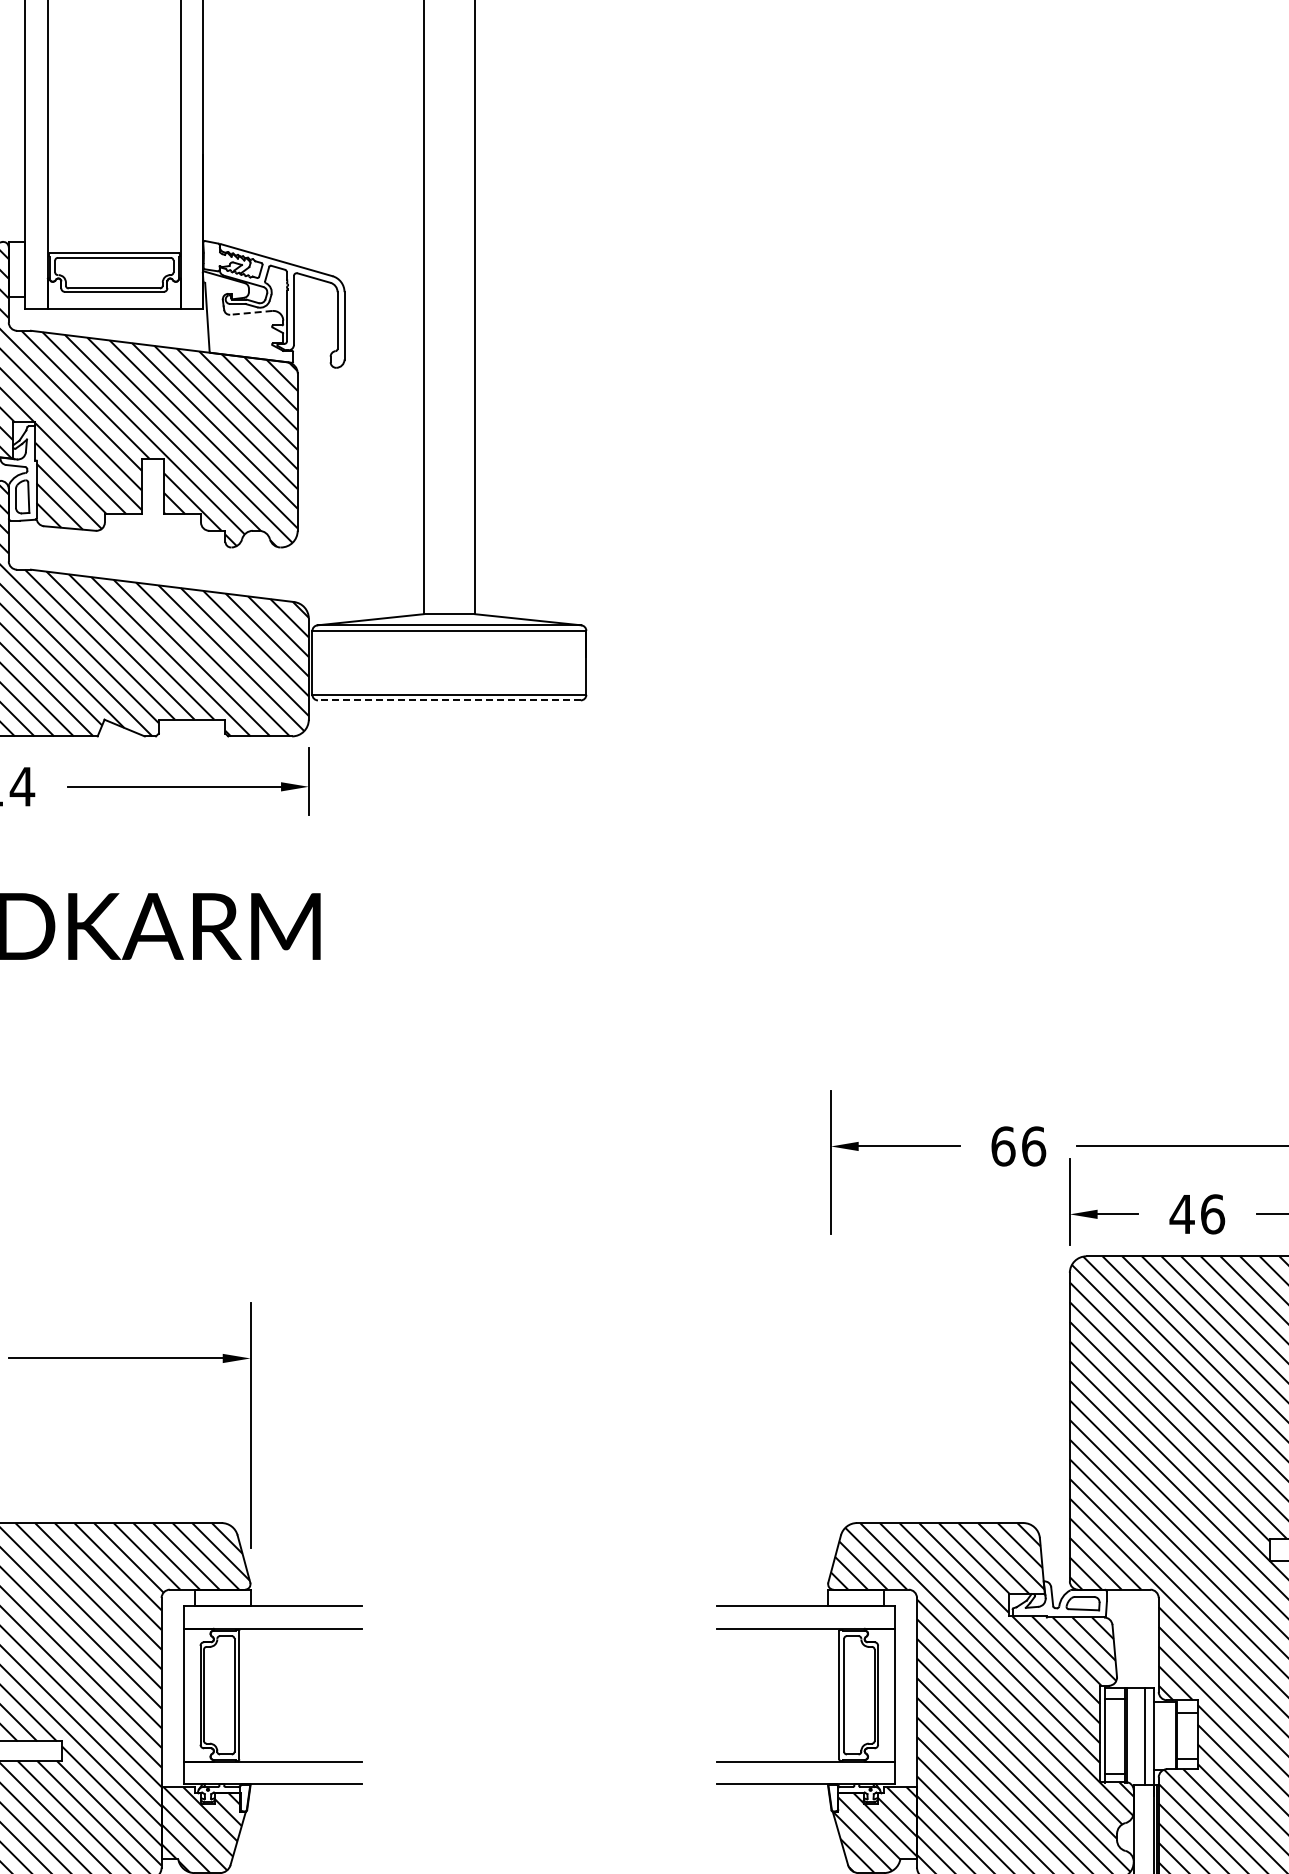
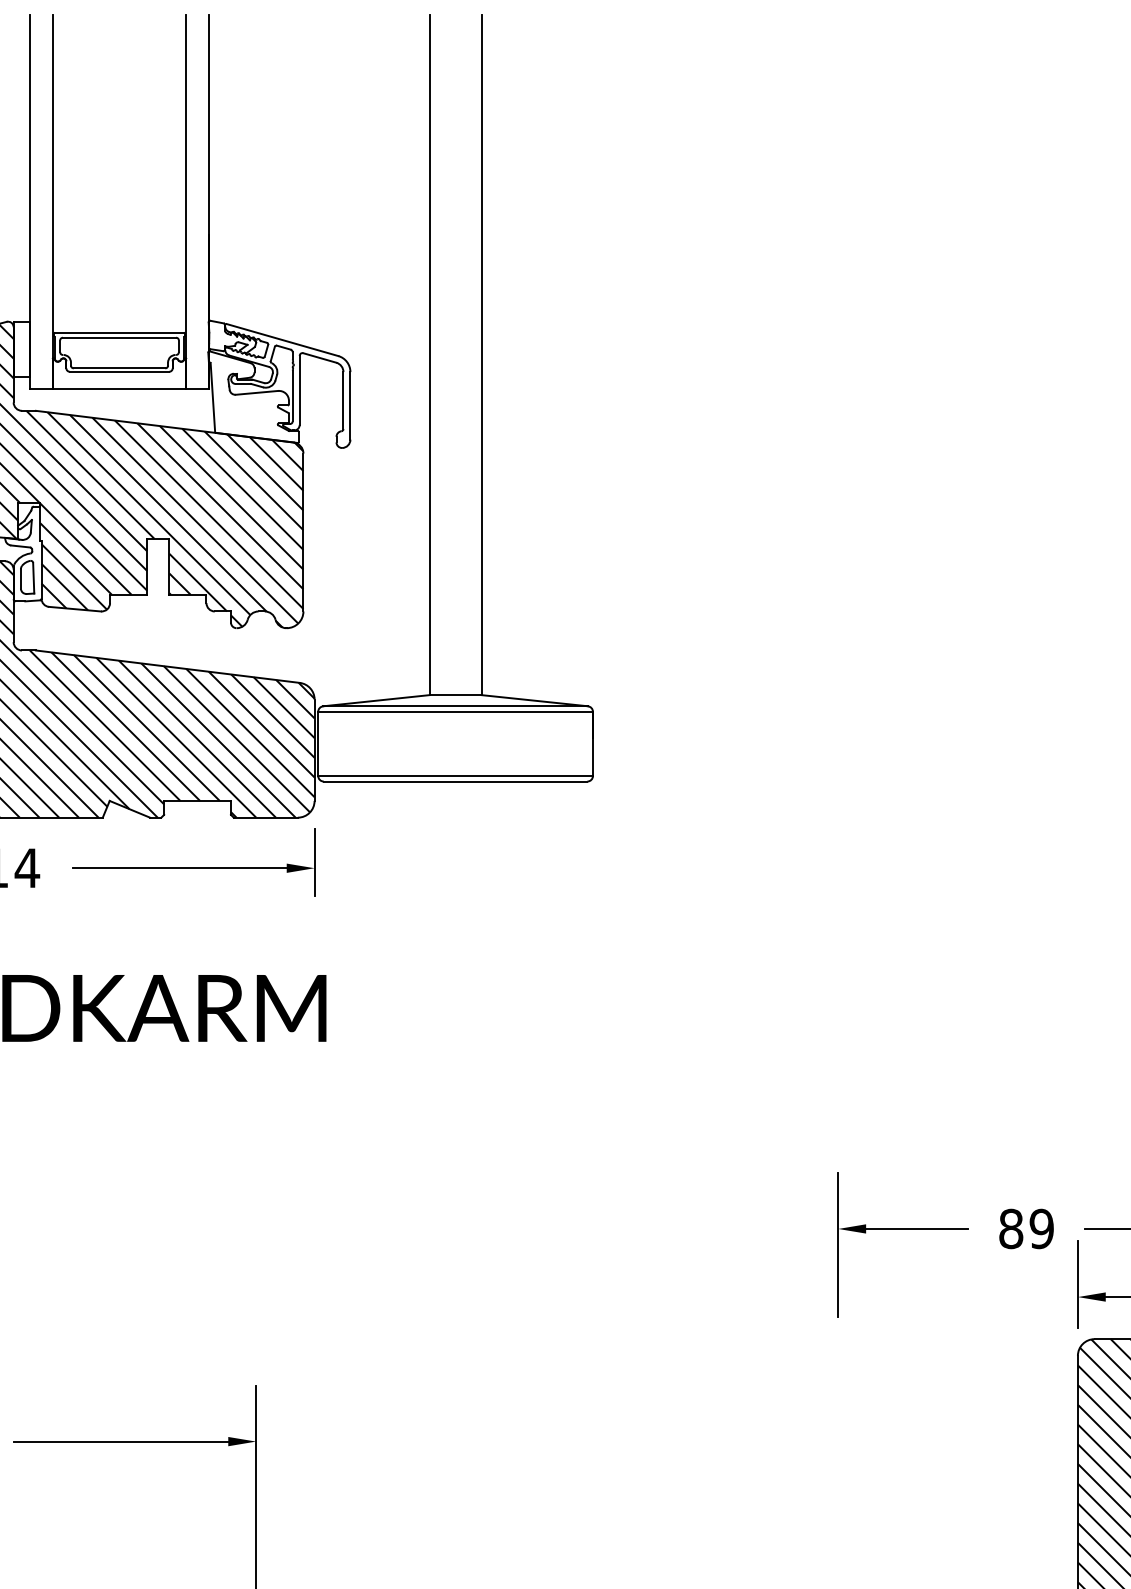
line: (250, 312) -> (256, 392), dashed -> solid
line: (448, 700) -> (454, 781), dashed -> solid
text: (1018, 1146) -> (1026, 1228), 66 -> 89

